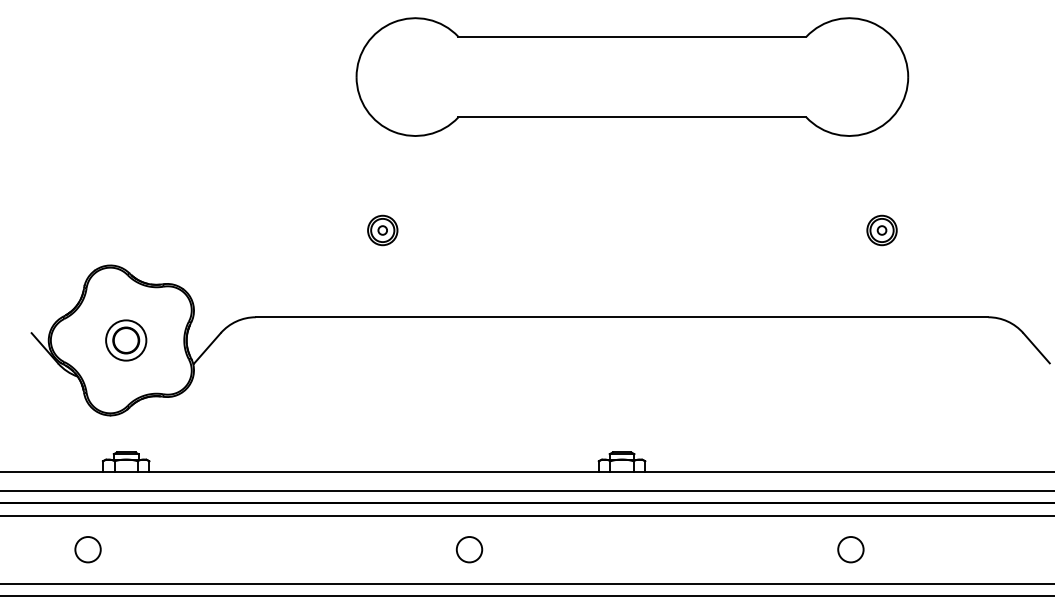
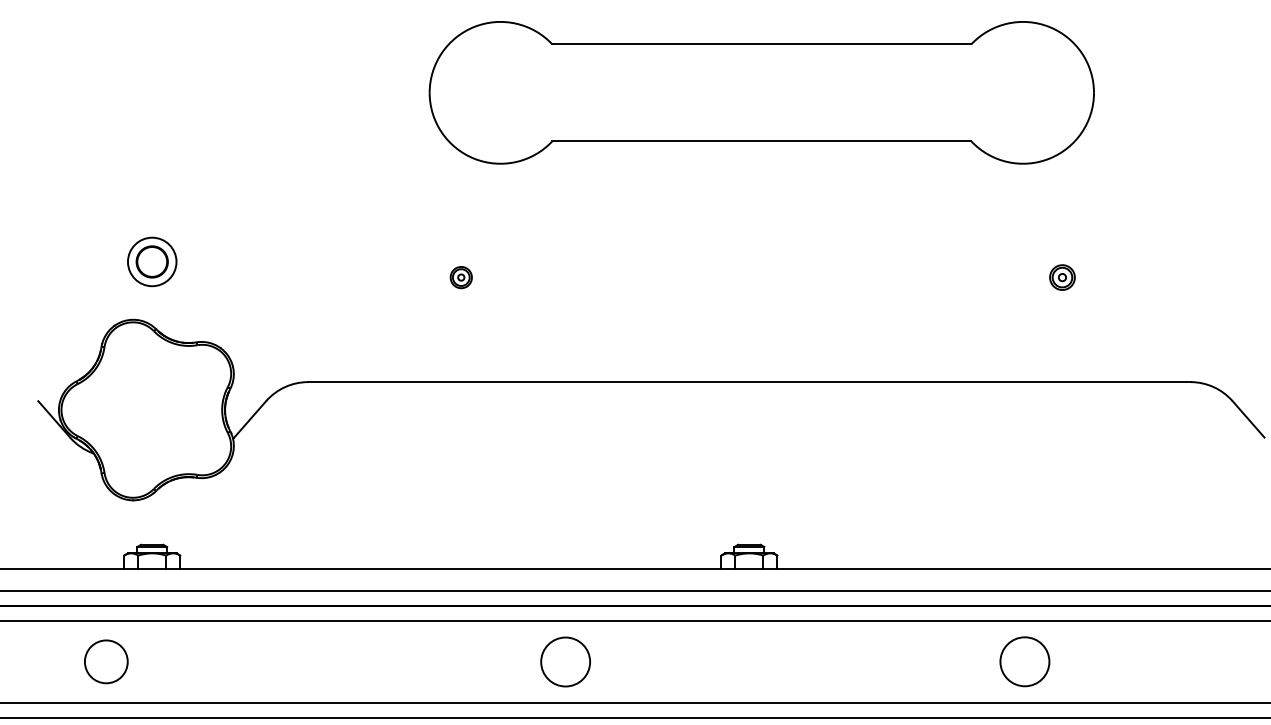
part: (382, 230) -> (460, 277), size x0.6
part: (881, 230) -> (1061, 277), size x0.7
part: (126, 340) -> (152, 261), moved
circle: (87, 549) -> (105, 661), size x1.4
circle: (469, 549) -> (565, 661), size x1.6
circle: (850, 549) -> (1024, 661), size x1.6

